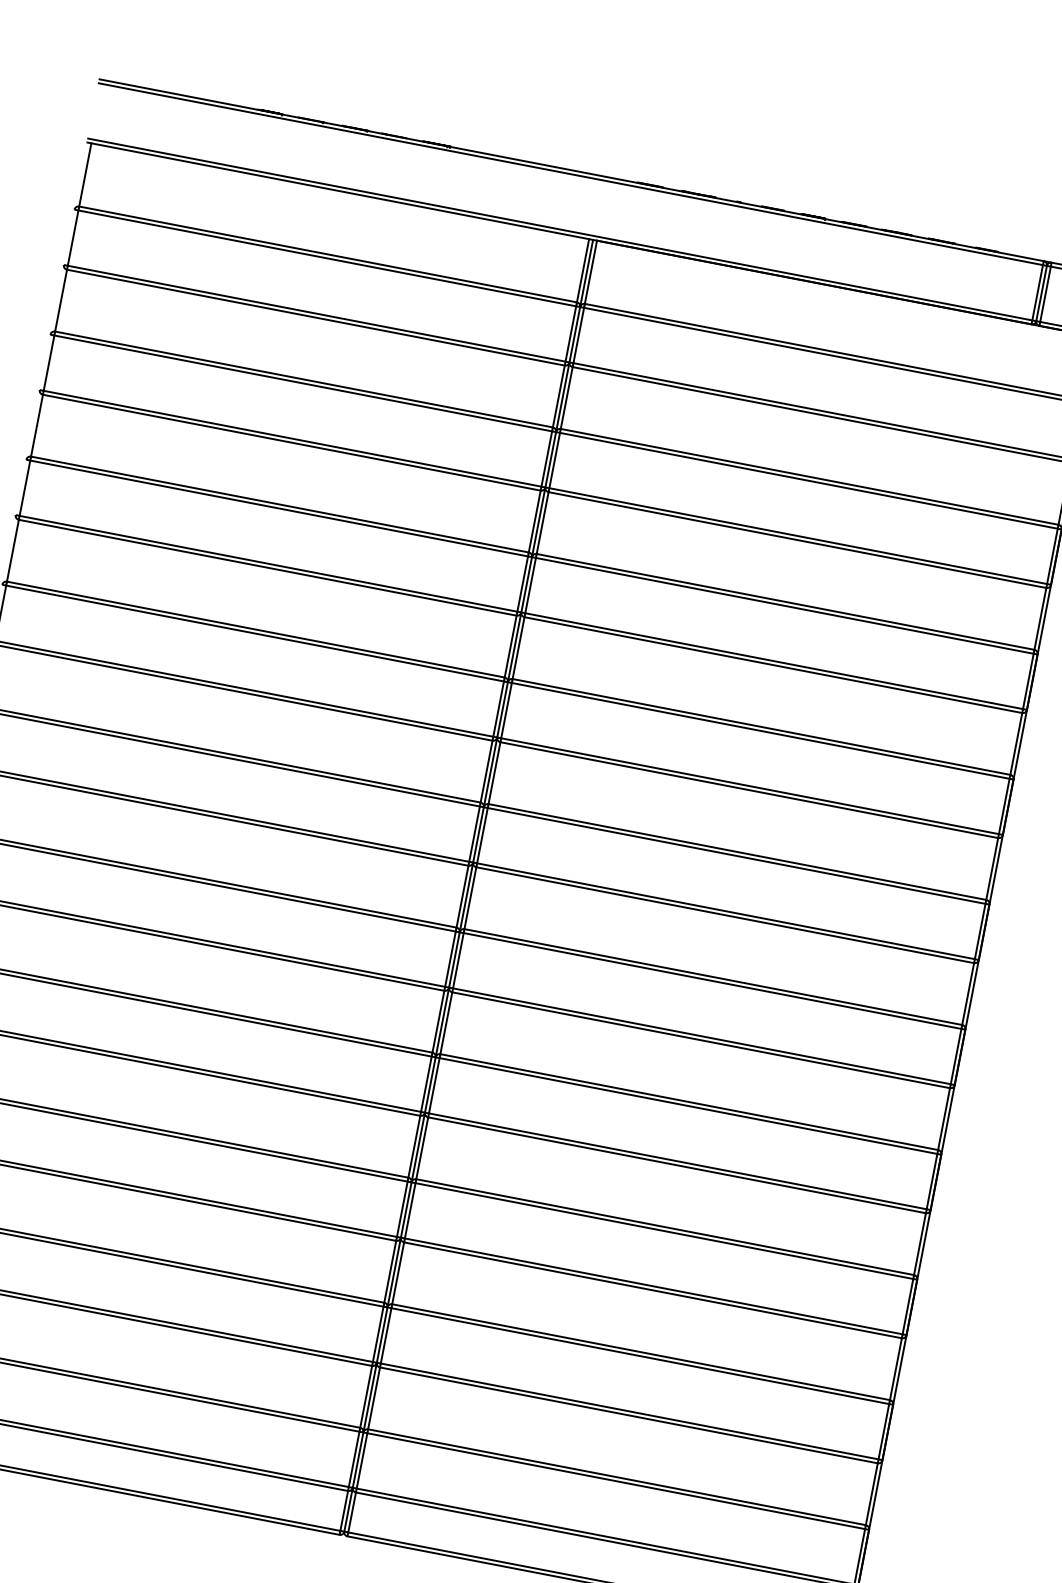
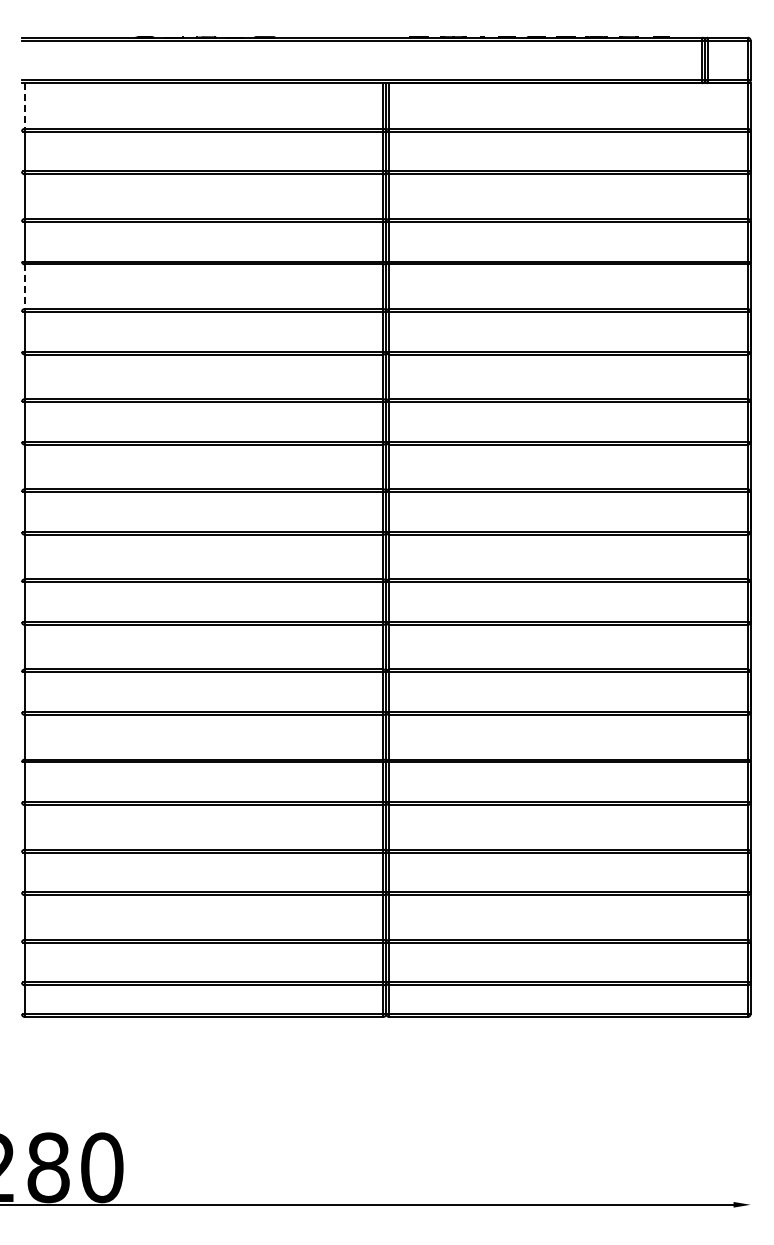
line: (84, 175) -> (24, 106), solid -> dashed
line: (36, 425) -> (24, 286), solid -> dashed

